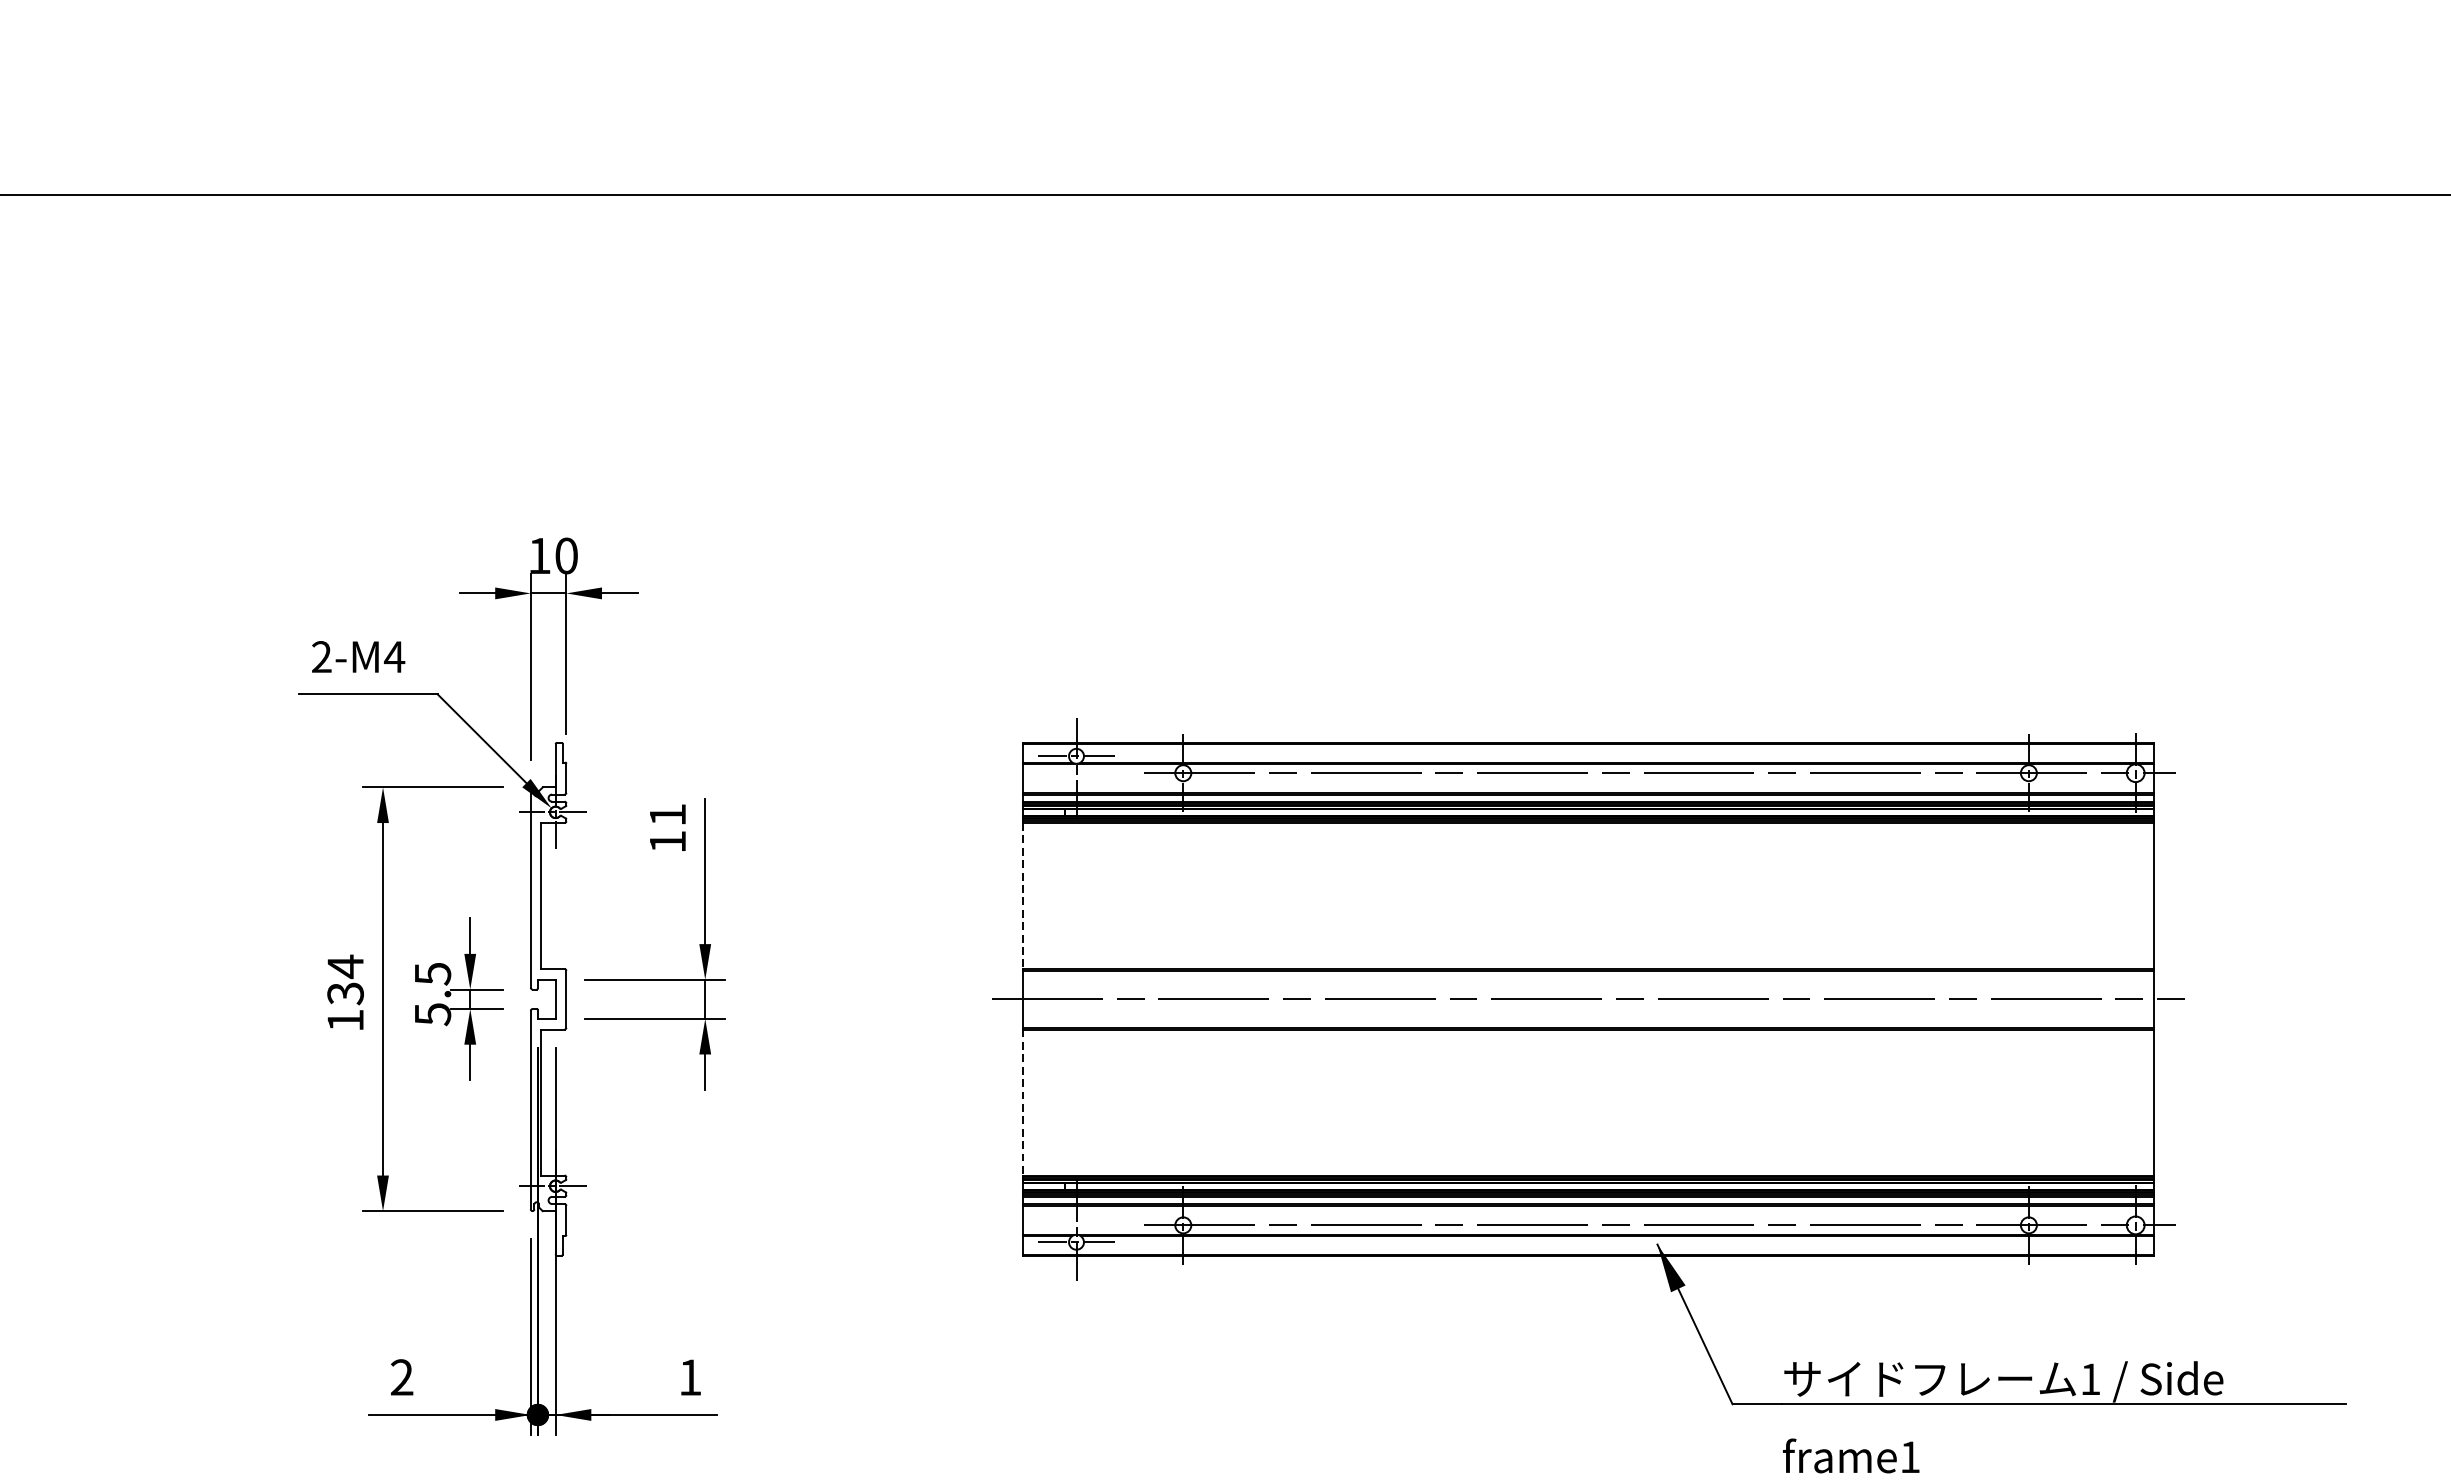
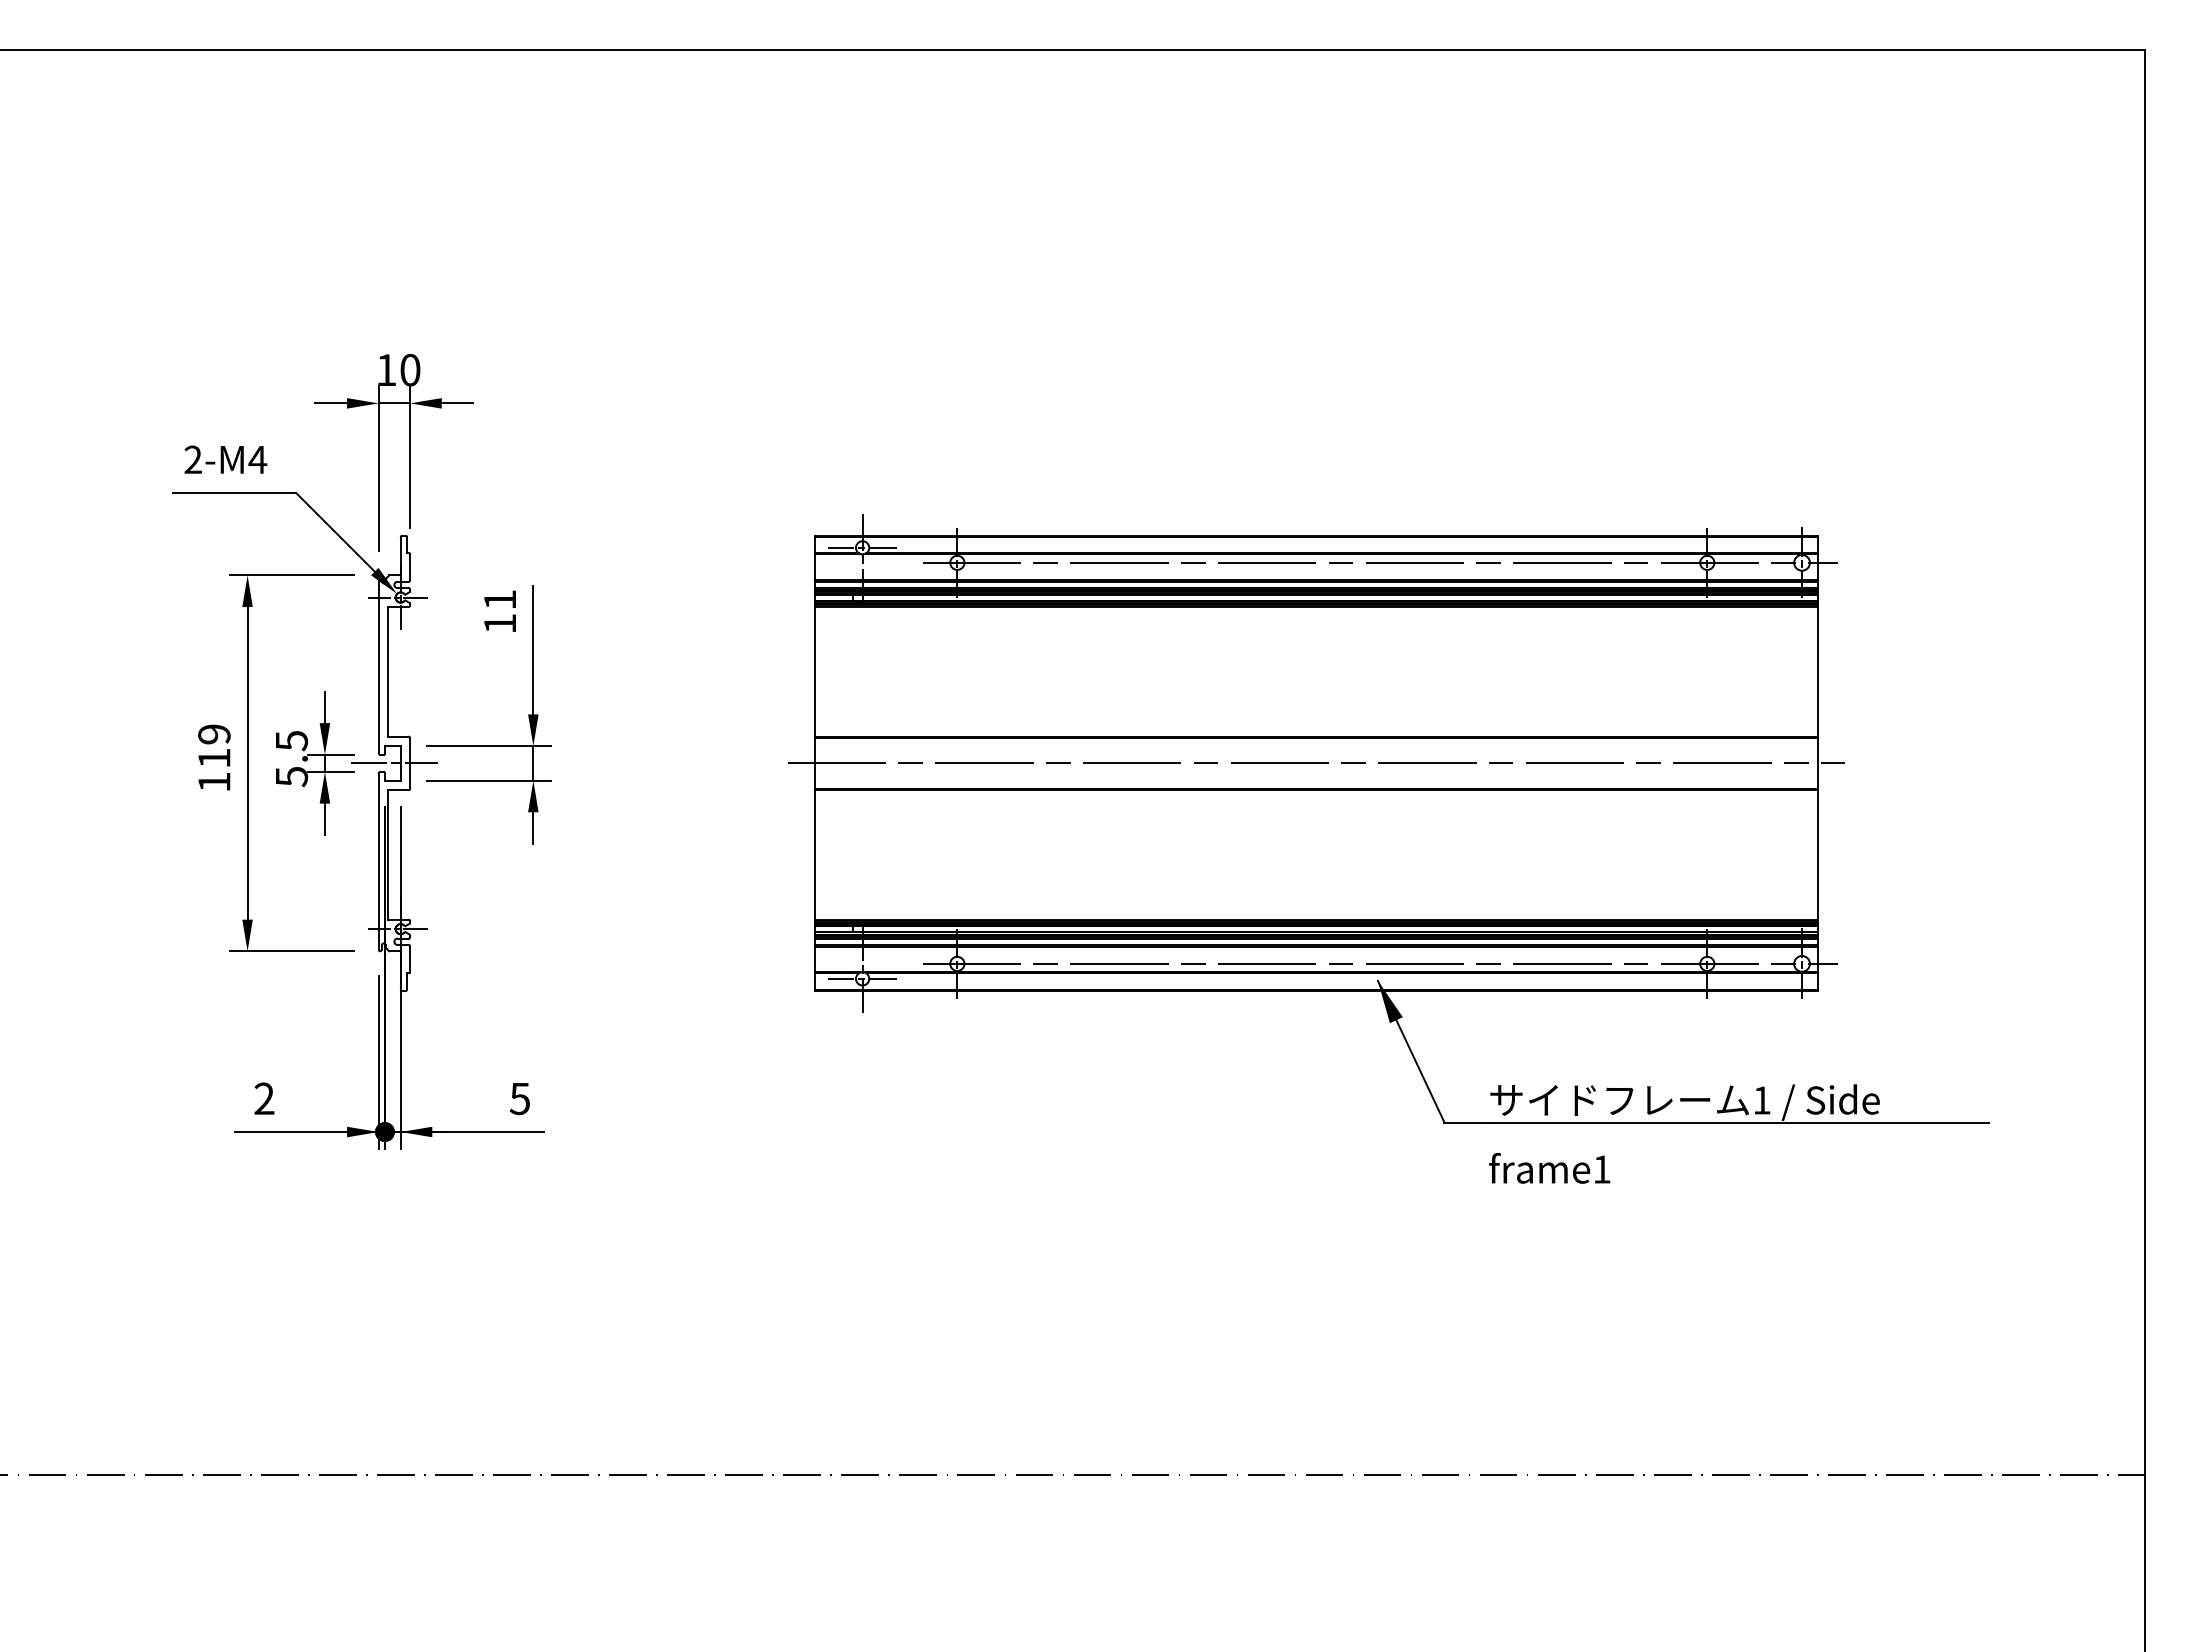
line: (1023, 895) -> (815, 671), dashed -> solid
text: (345, 979) -> (214, 745), 134 -> 119
line: (547, 999) -> (393, 763), added
line: (1023, 1102) -> (815, 854), dashed -> solid
text: (689, 1378) -> (519, 1099), 1 -> 5

